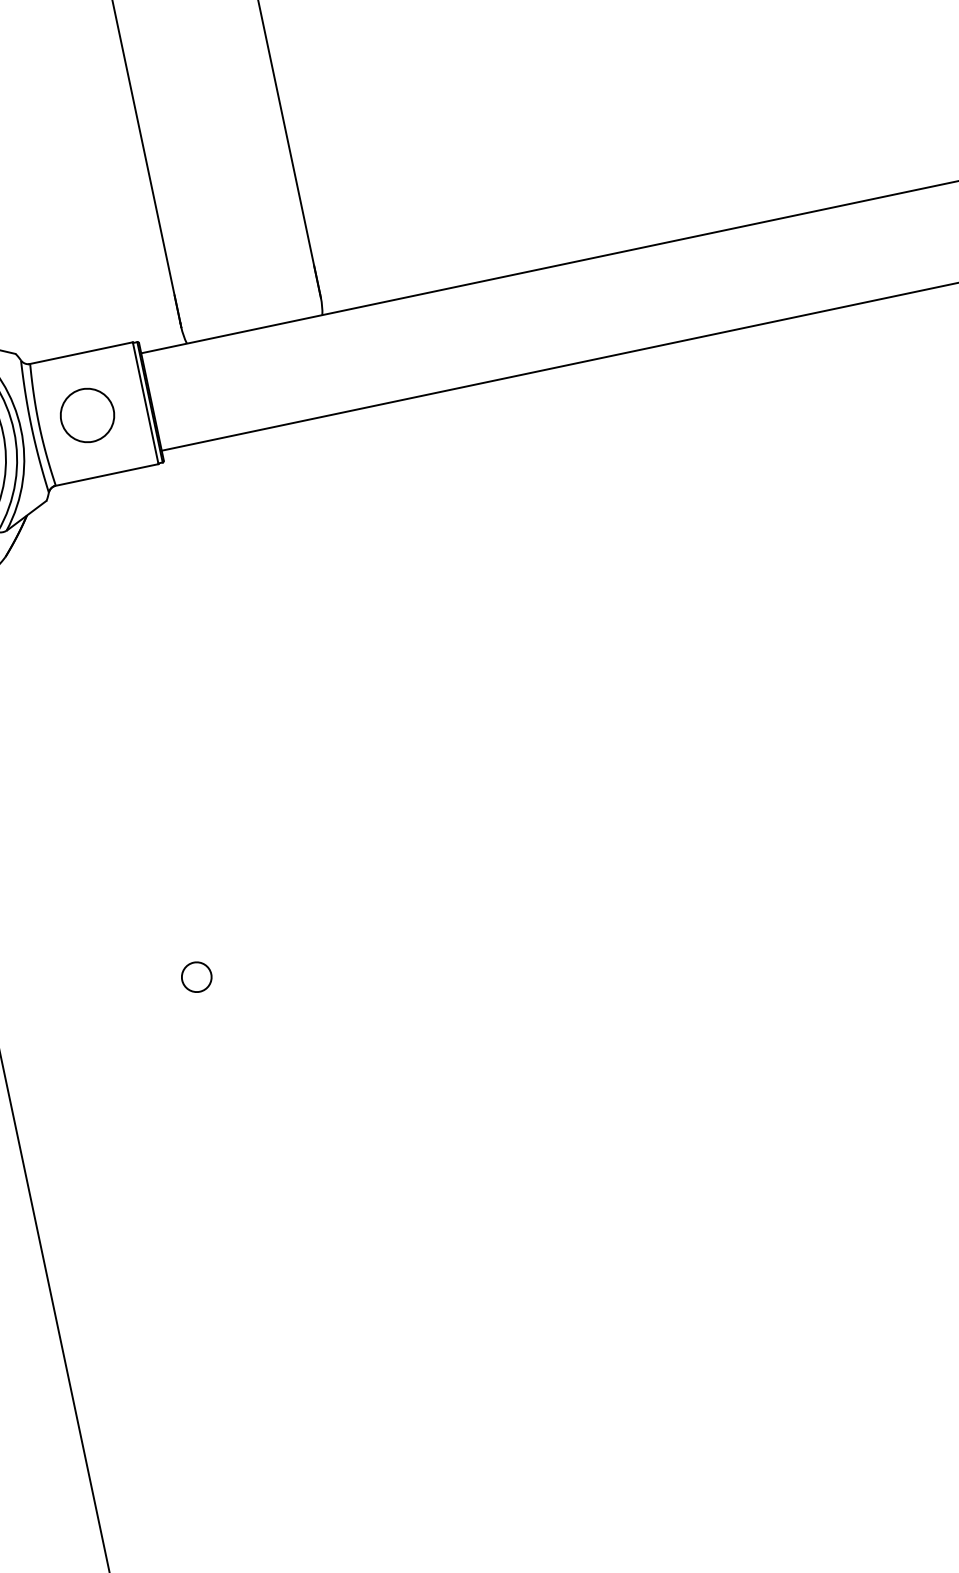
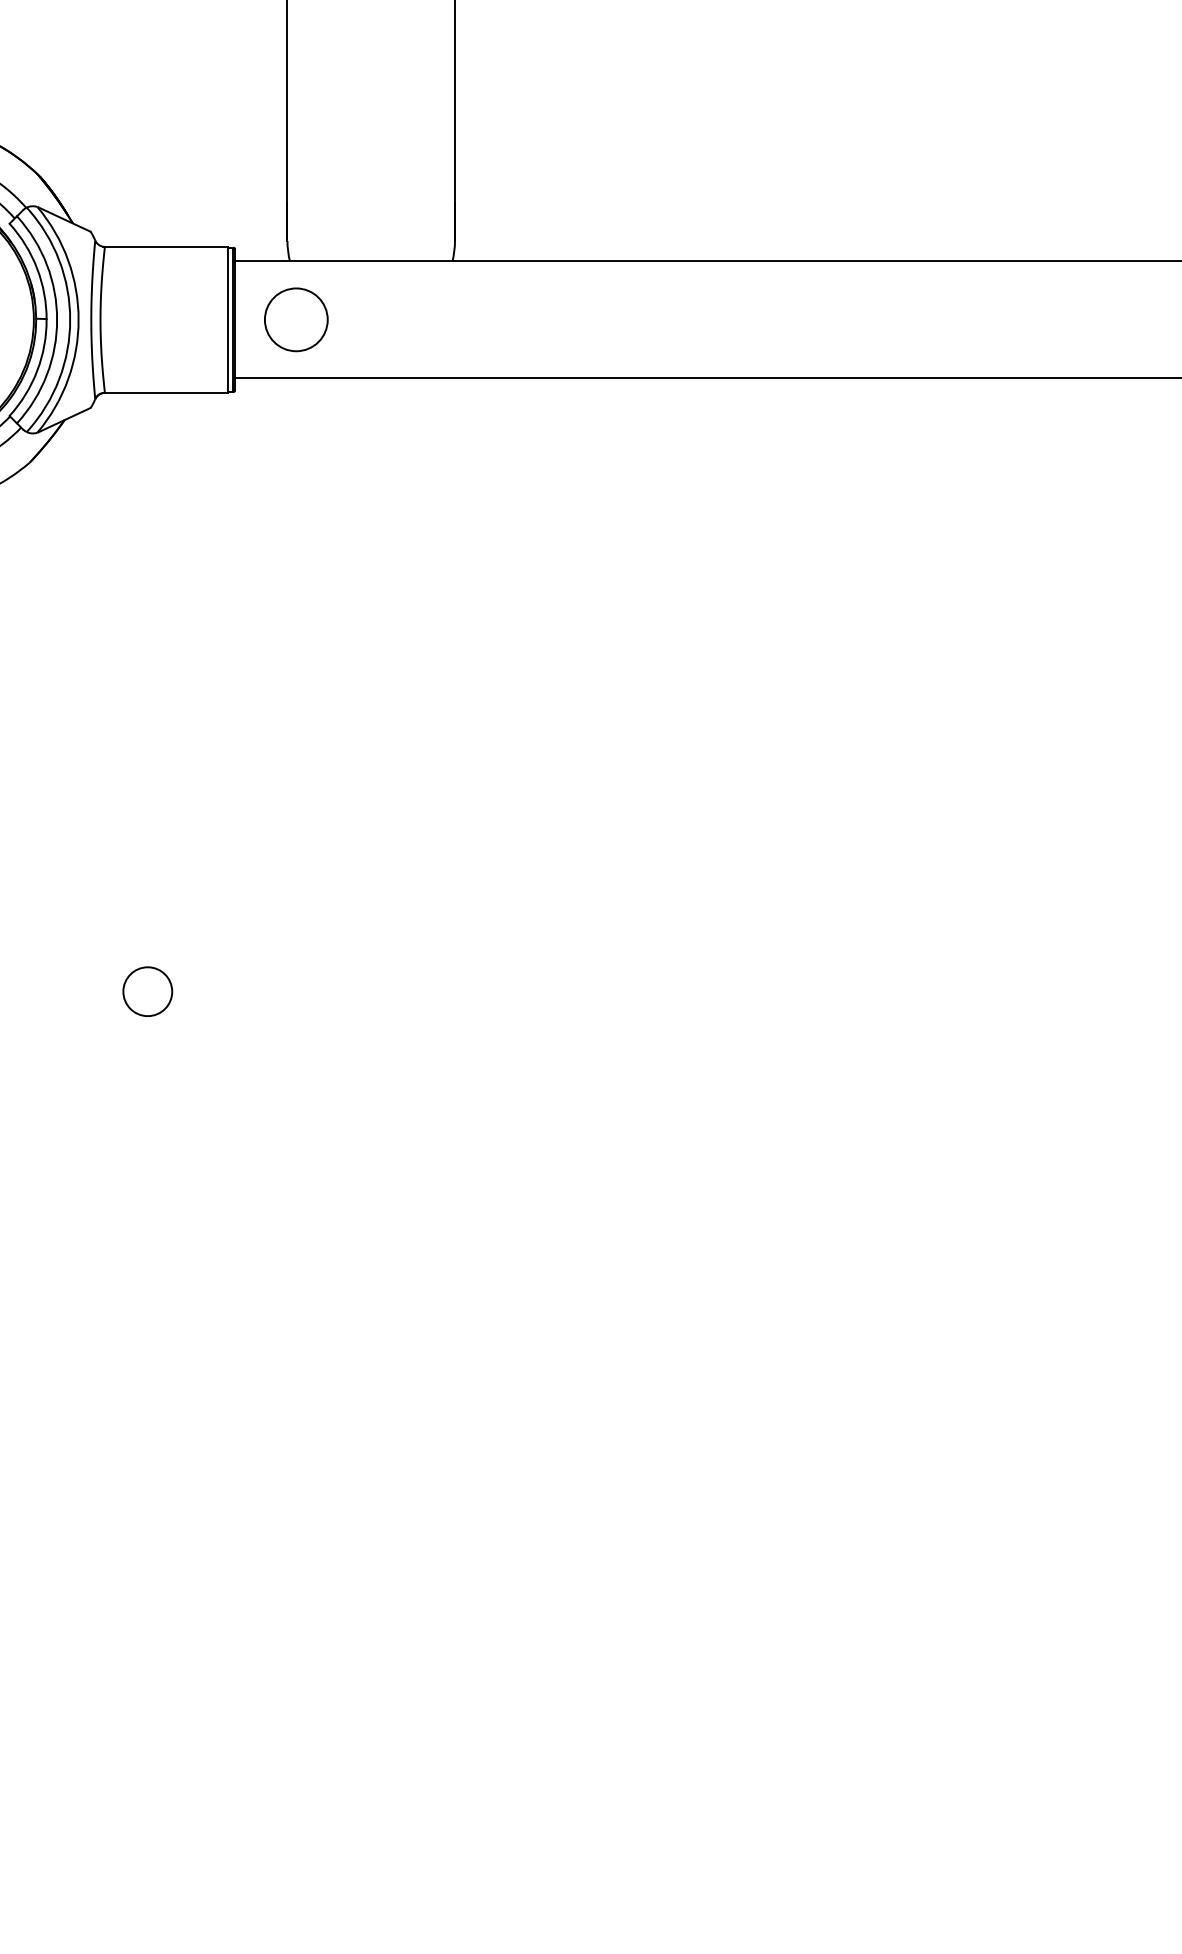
circle: (87, 415) -> (296, 319), moved
circle: (196, 977) -> (147, 991), size x1.4

